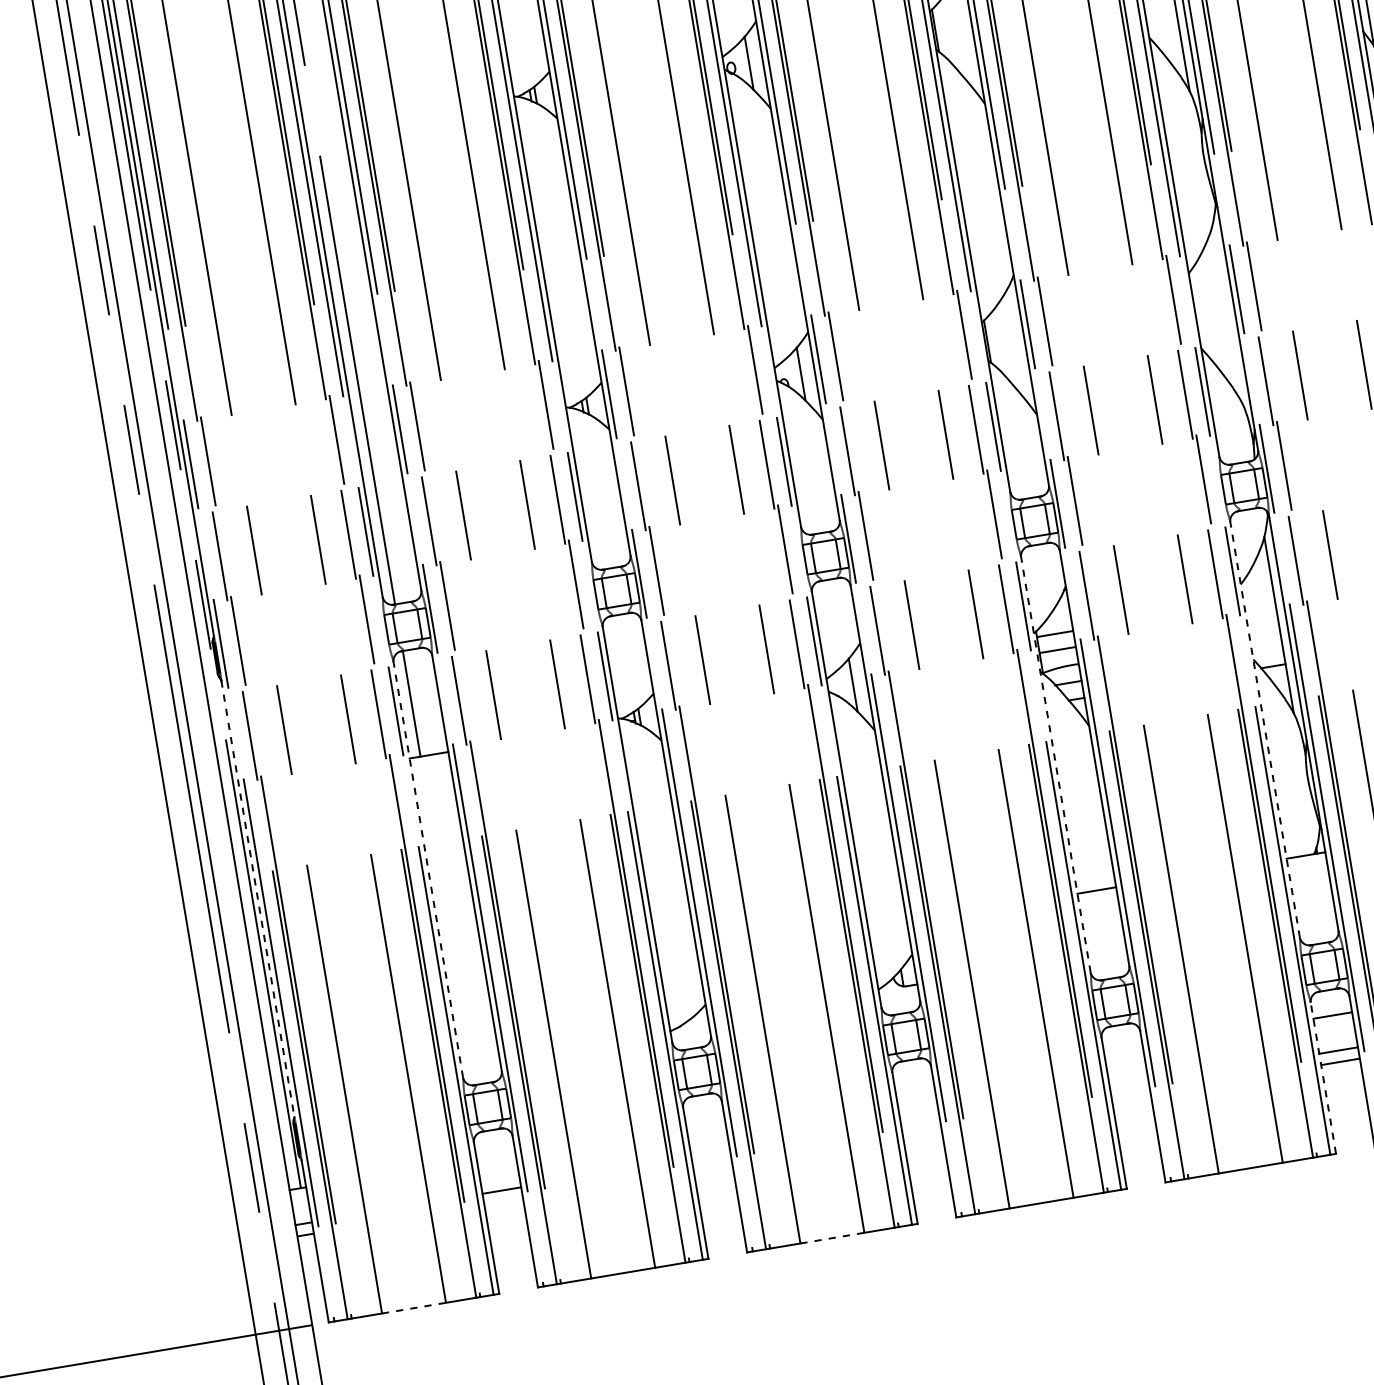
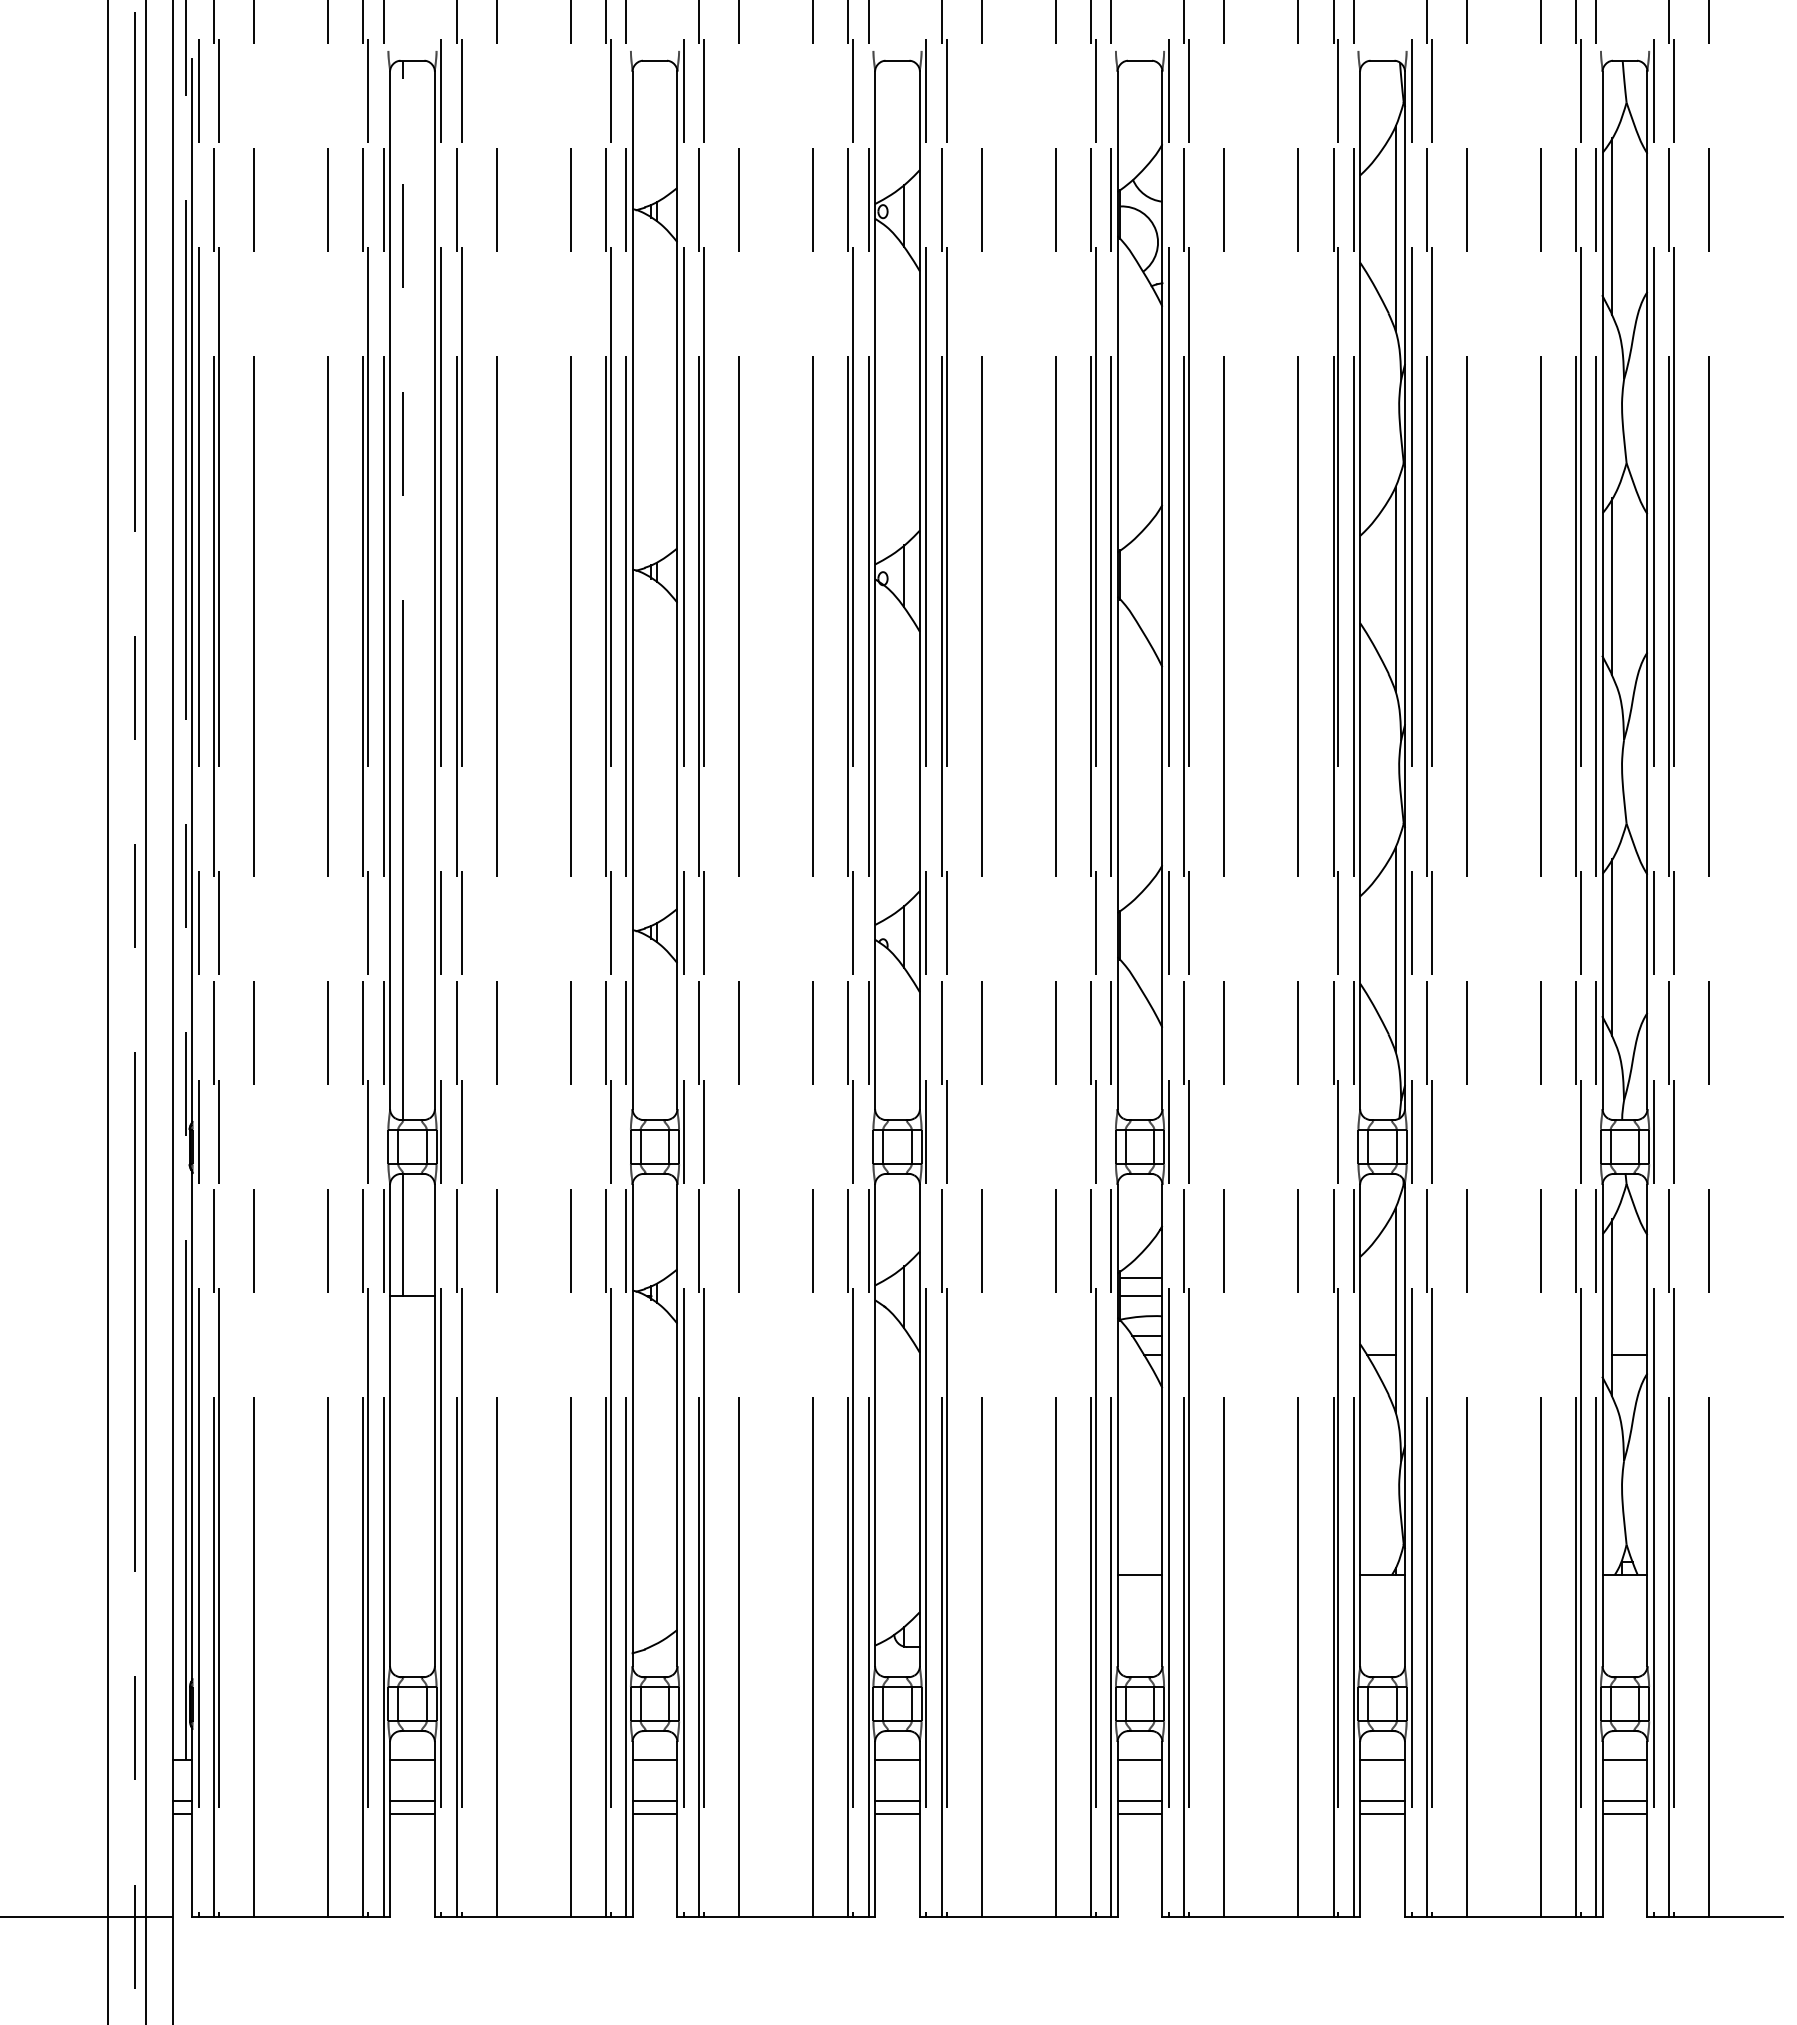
line: (1226, 314) -> (1395, 949), added
line: (1265, 729) -> (1360, 1425), dashed -> solid
line: (1055, 764) -> (1117, 1425), dashed -> solid
line: (428, 869) -> (390, 1425), dashed -> solid
line: (257, 898) -> (192, 1425), dashed -> solid
line: (1123, 1050) -> (1139, 1760), added
line: (1323, 1078) -> (1360, 1829), dashed -> solid
line: (914, 1085) -> (897, 1760), added
line: (1129, 1085) -> (1139, 1801), added
line: (1130, 1097) -> (1139, 1814), added
line: (704, 1120) -> (654, 1760), added
line: (920, 1120) -> (897, 1801), added
line: (922, 1132) -> (897, 1814), added
line: (496, 1155) -> (412, 1760), added
line: (710, 1155) -> (654, 1801), added
line: (712, 1167) -> (654, 1814), added
line: (503, 1202) -> (412, 1814), added
line: (832, 1238) -> (776, 1917), dashed -> solid
line: (414, 1308) -> (291, 1917), dashed -> solid

